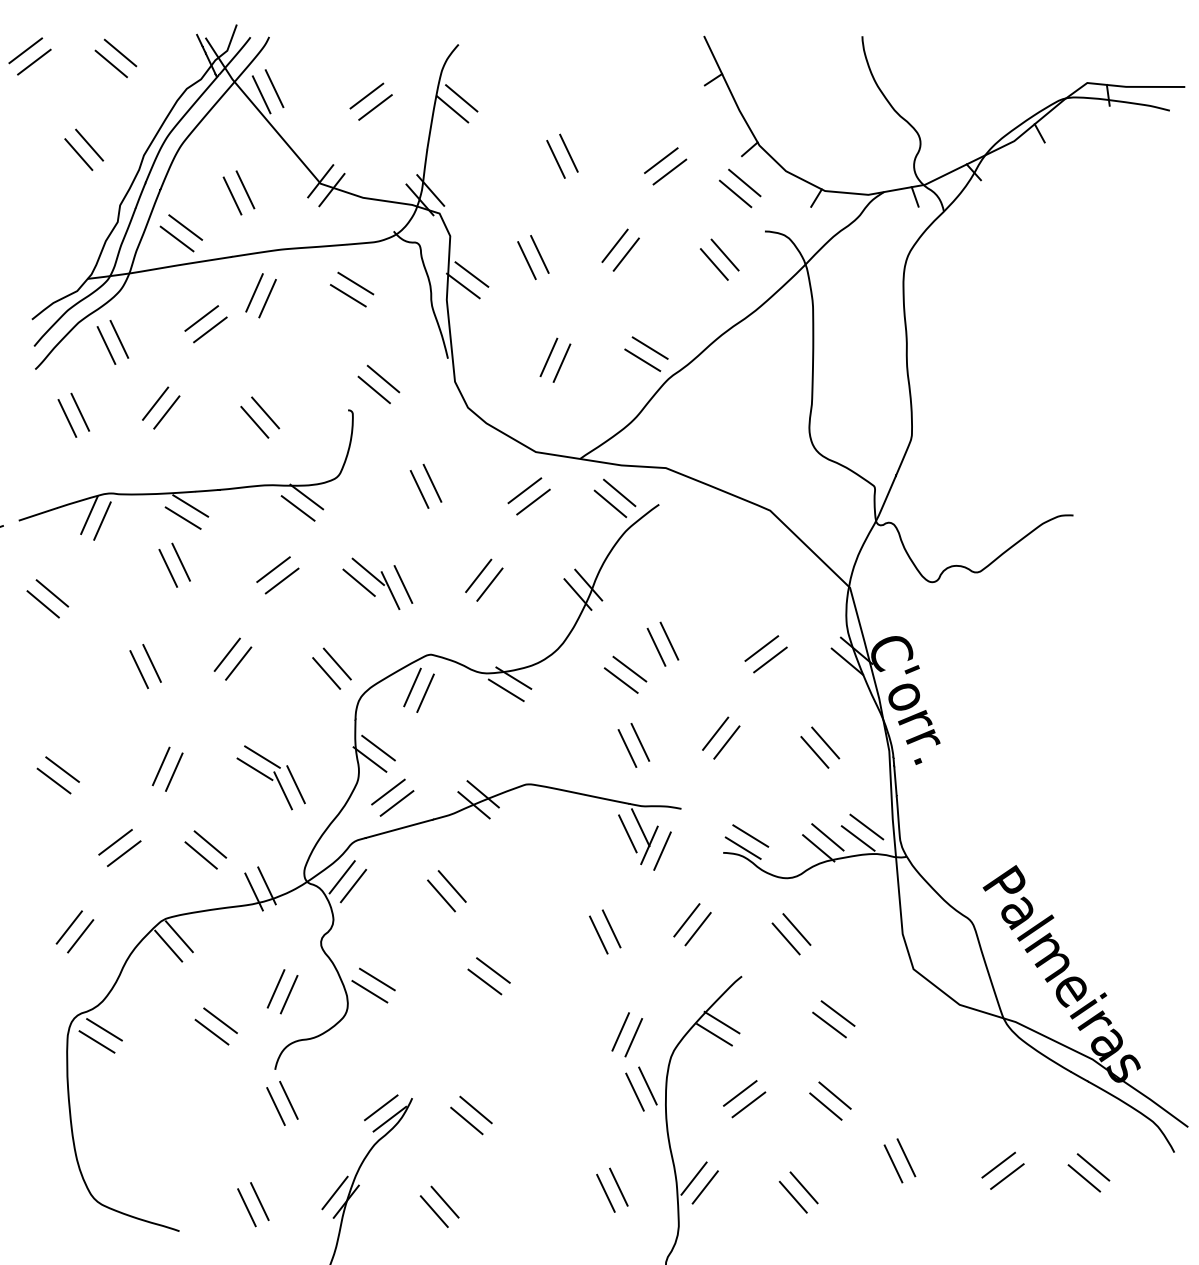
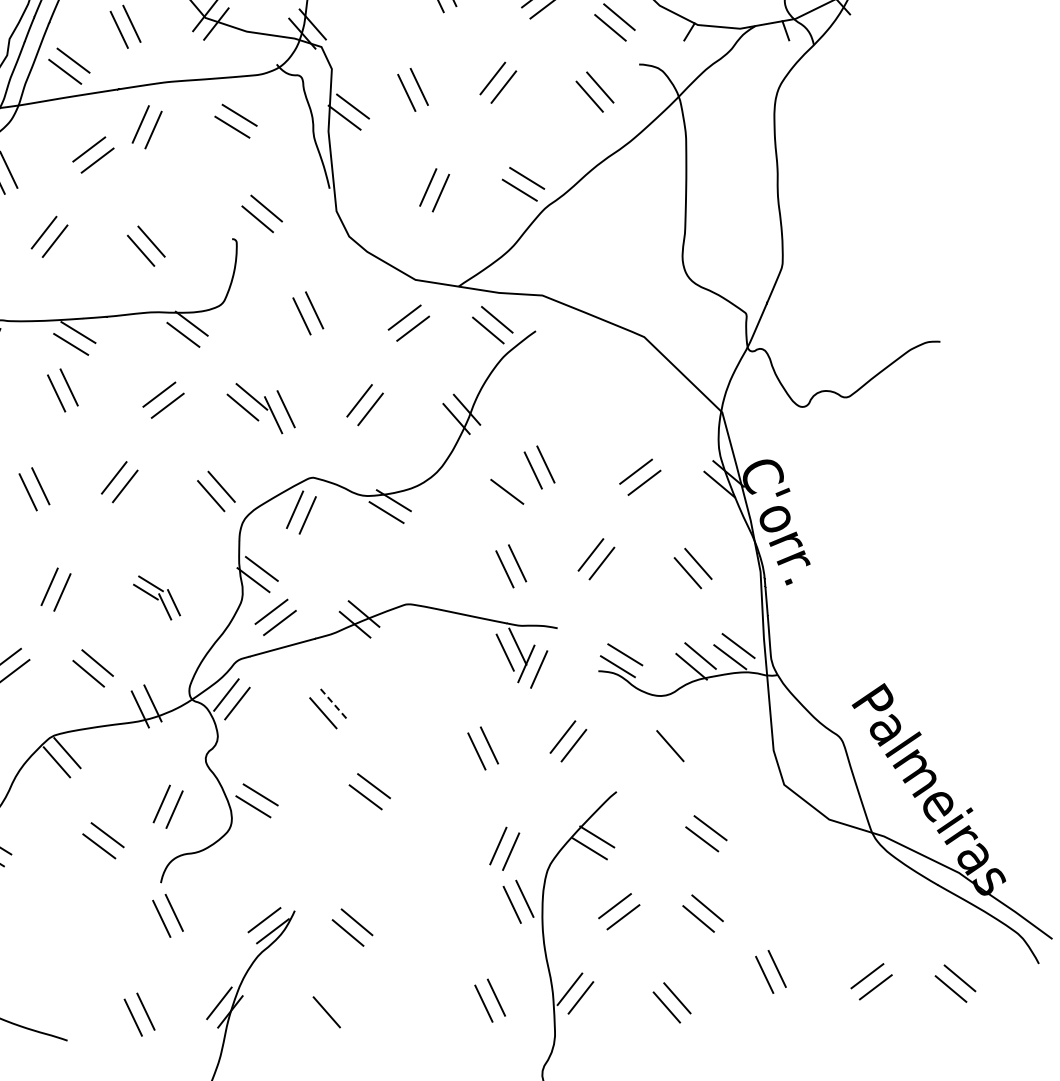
line: (620, 680) -> (498, 502), removed
part: (270, 777) -> (156, 597), size x0.7
line: (452, 886) -> (334, 704), solid -> dashed
line: (785, 938) -> (659, 754), removed
line: (433, 1211) -> (315, 1021), removed

